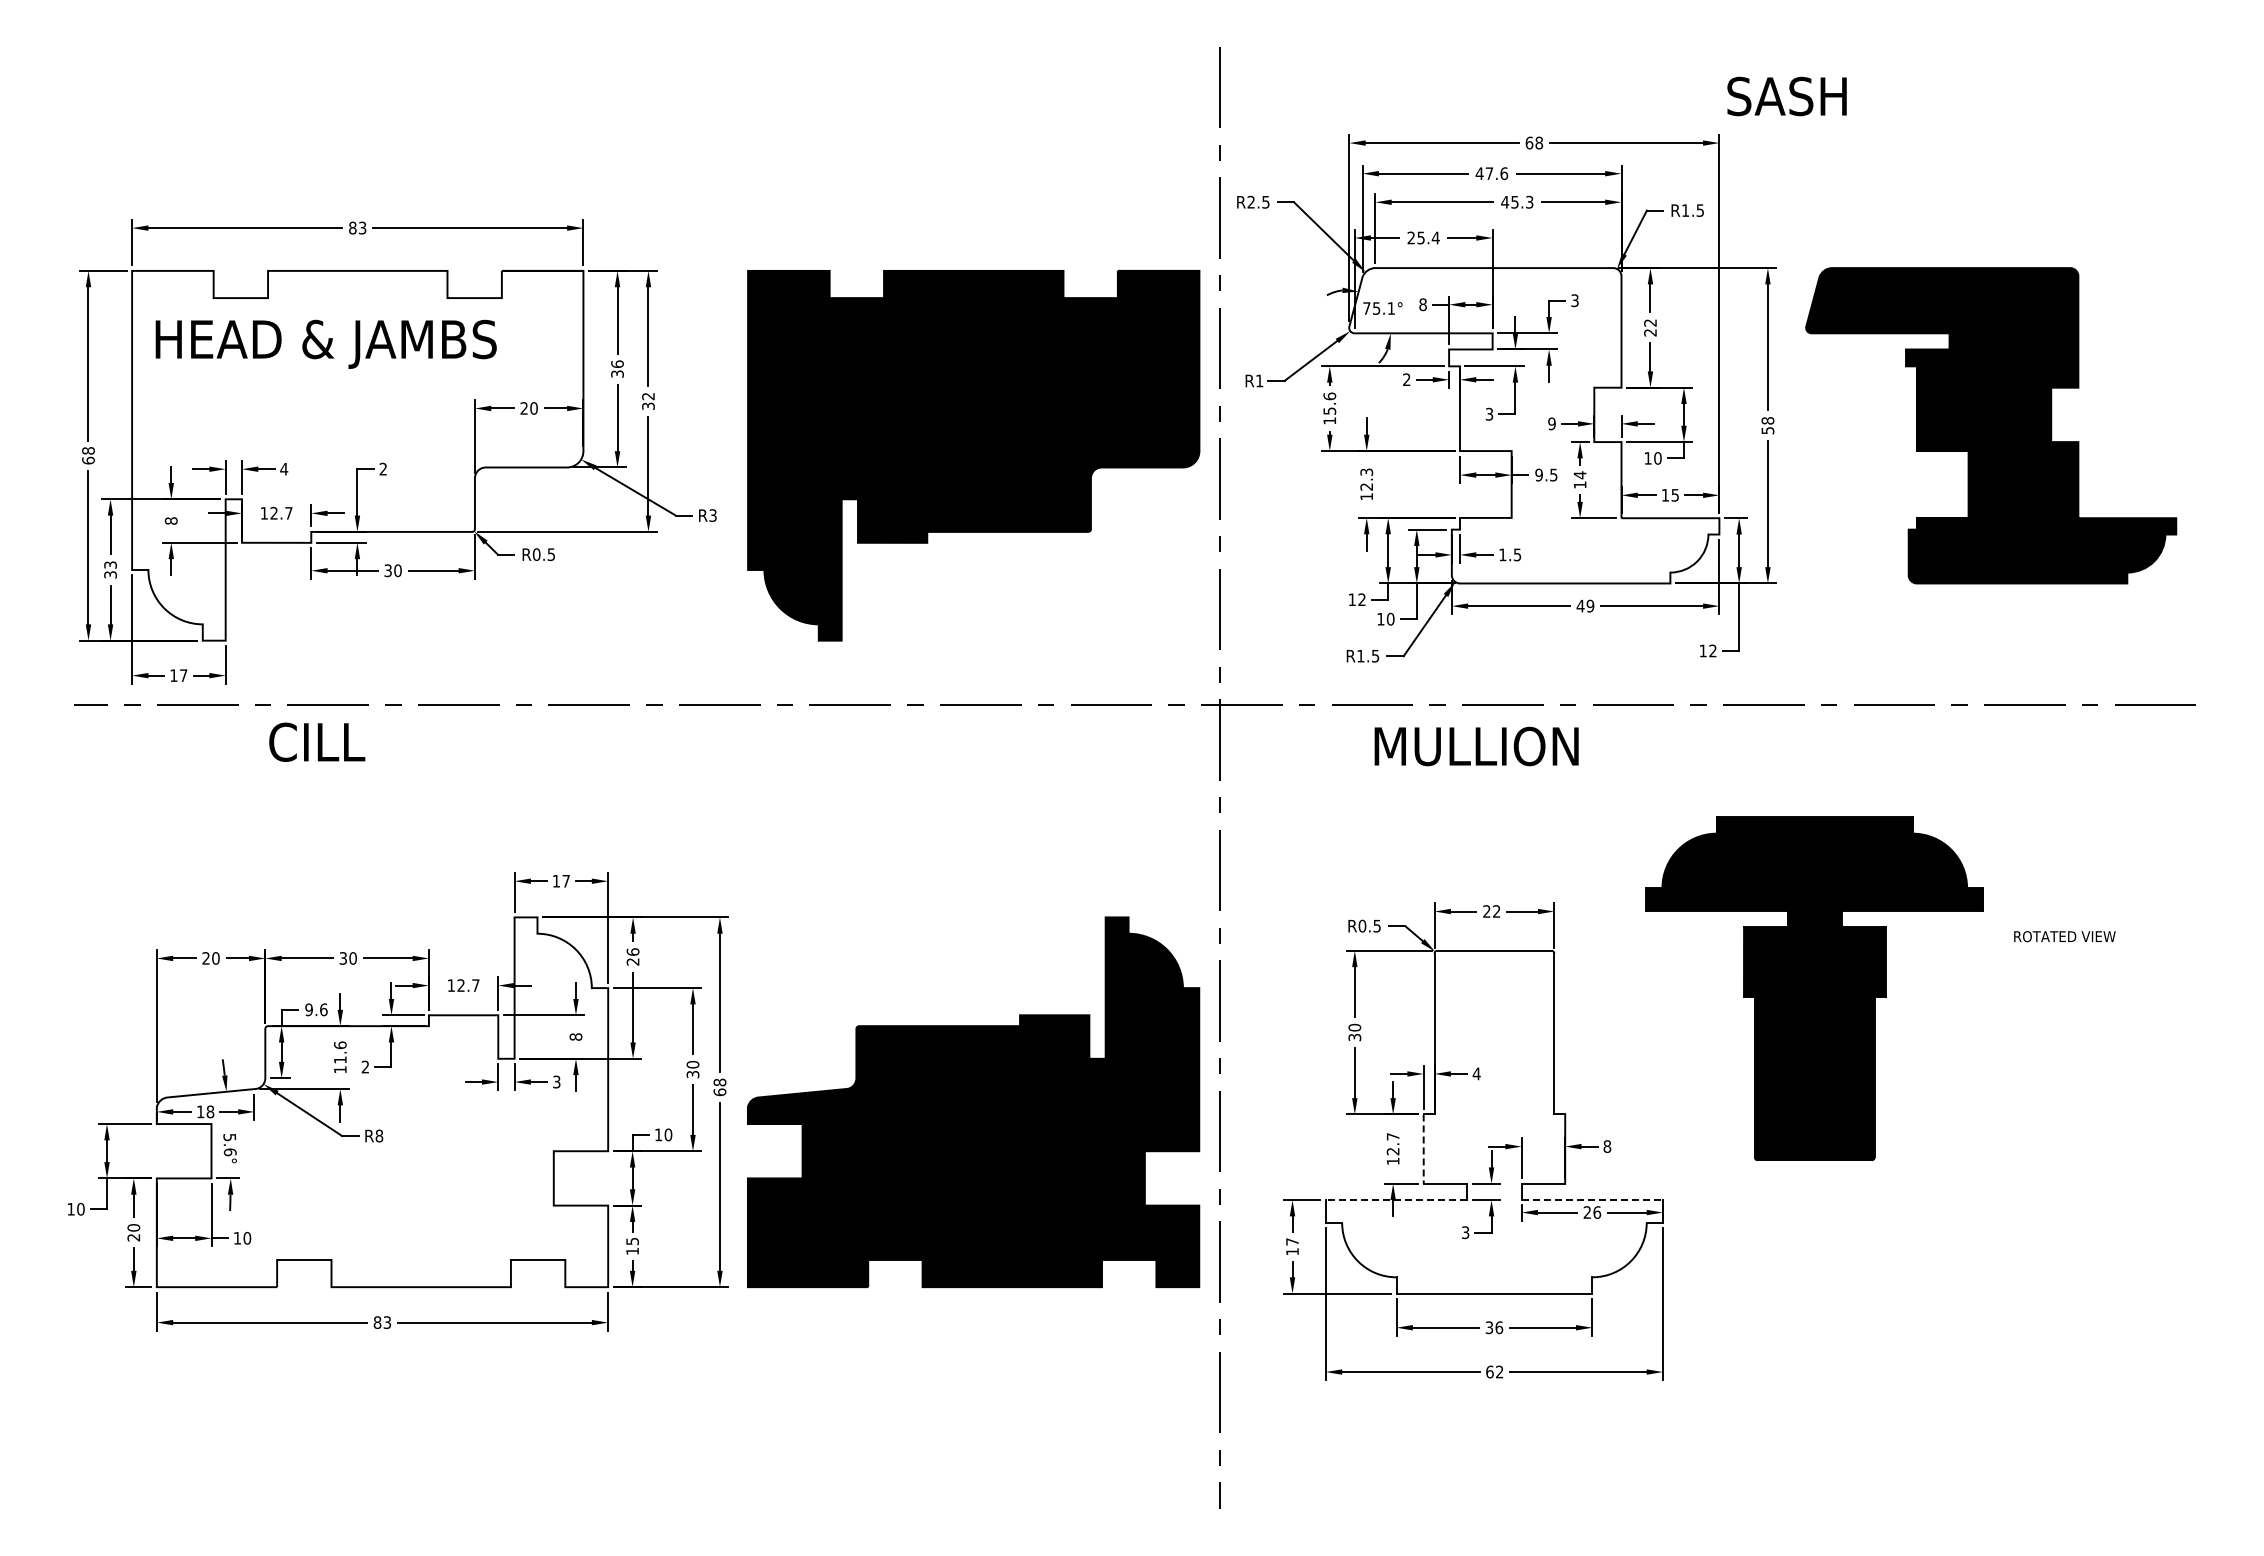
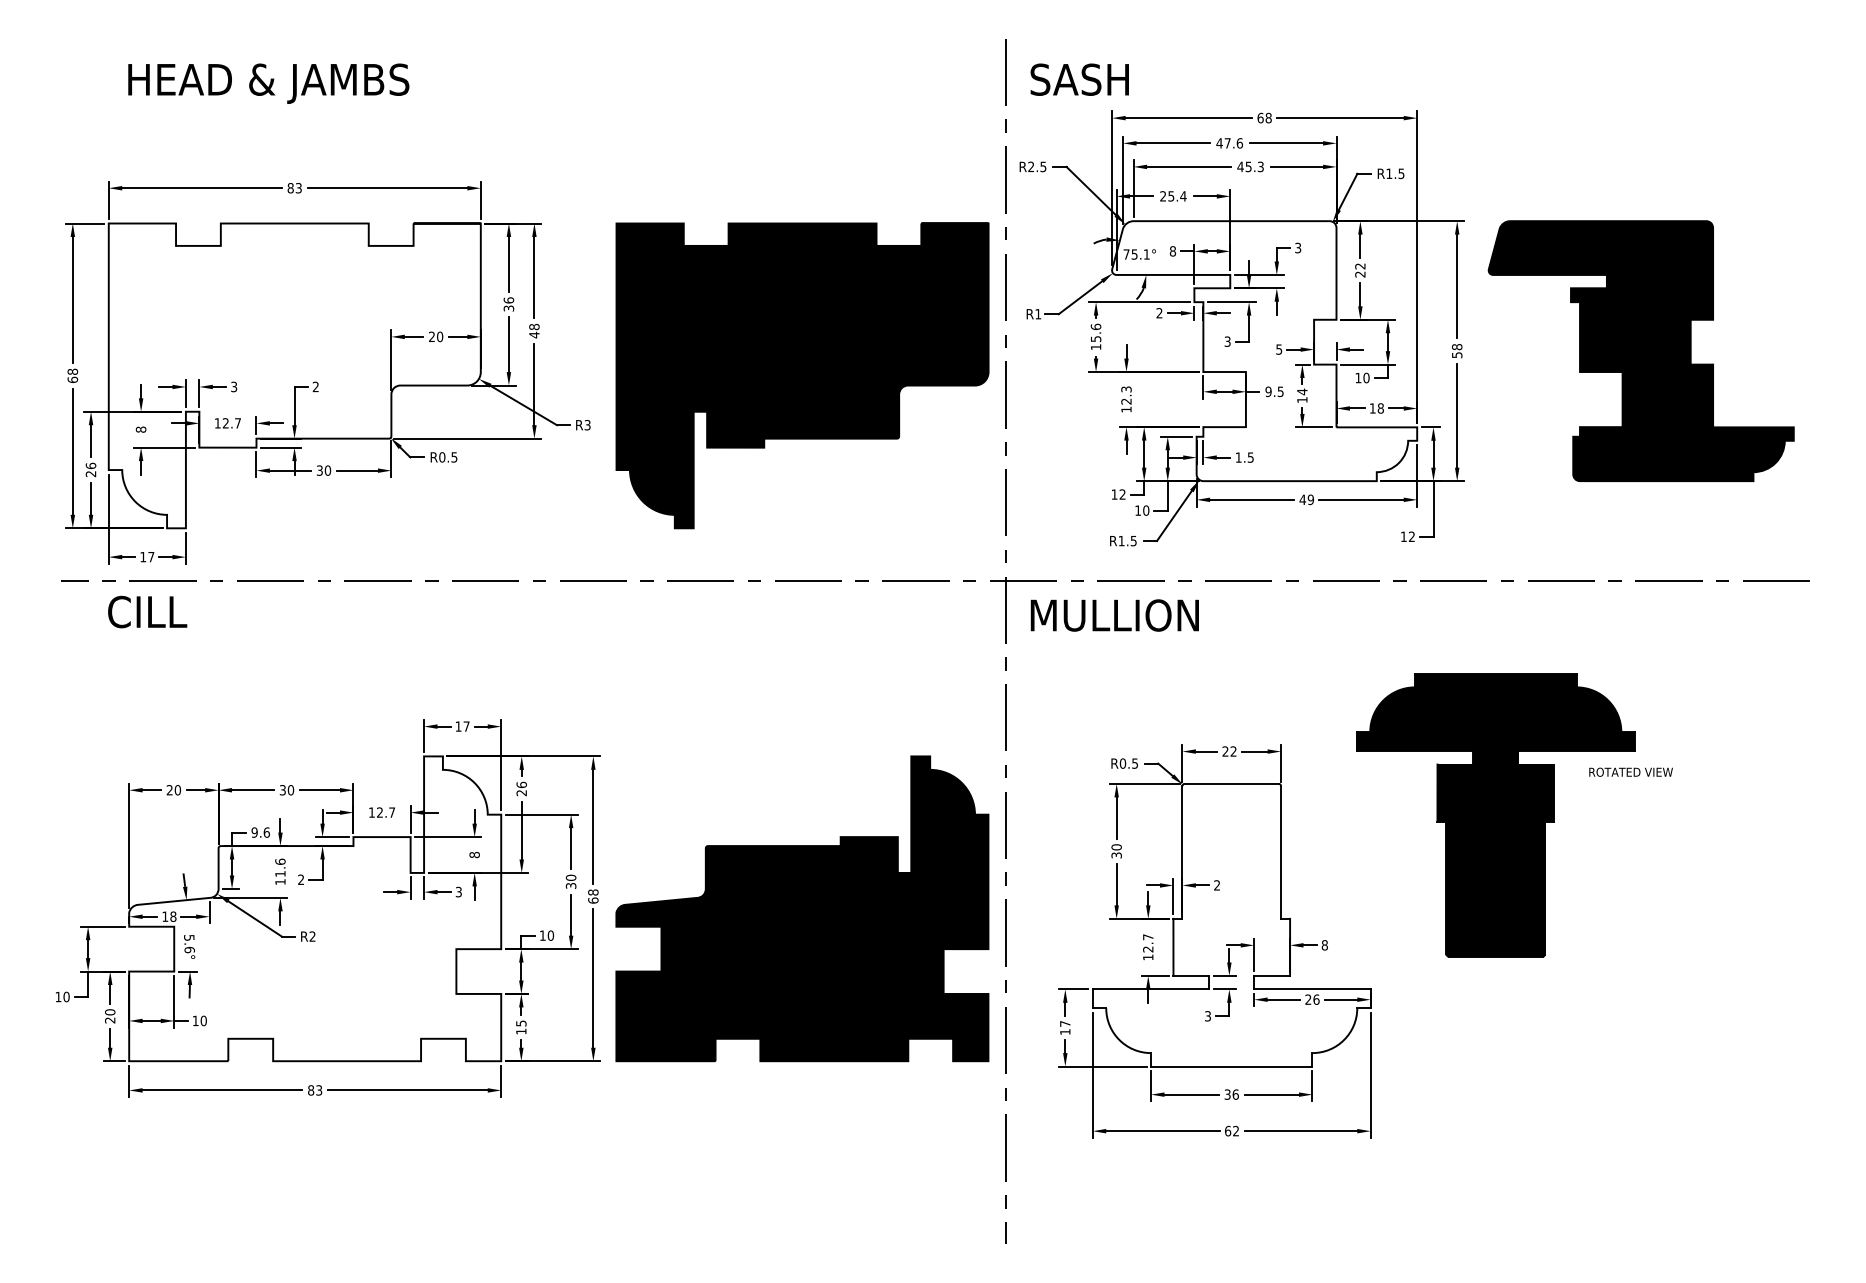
text: (1786, 96) -> (1079, 79), moved
text: (325, 343) -> (268, 83), moved
text: (648, 401) -> (534, 331), 32 -> 48
text: (1551, 423) -> (1278, 349), 9 -> 5
text: (284, 468) -> (234, 386), 4 -> 3
text: (1675, 494) -> (1381, 407), 15 -> 18
text: (110, 569) -> (90, 469), 33 -> 26
text: (317, 741) -> (147, 611), moved
text: (1476, 746) -> (1114, 615), moved
text: (2064, 936) -> (1630, 772), moved
text: (1476, 1073) -> (1216, 885), 4 -> 2
text: (379, 1135) -> (312, 936), R8 -> R2
line: (1423, 1149) -> (1173, 947), dashed -> solid
line: (1396, 1200) -> (1151, 989), dashed -> solid
line: (1592, 1200) -> (1312, 989), dashed -> solid

